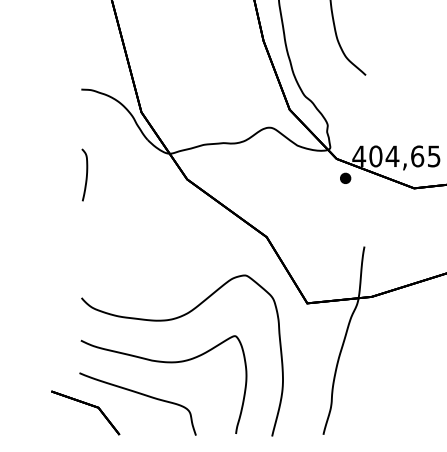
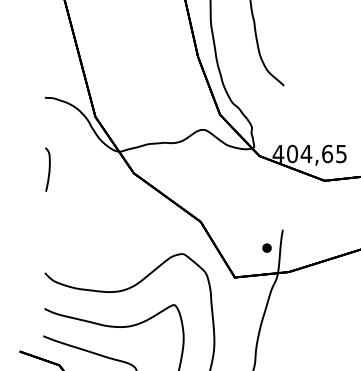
part: (345, 177) -> (266, 247), moved

